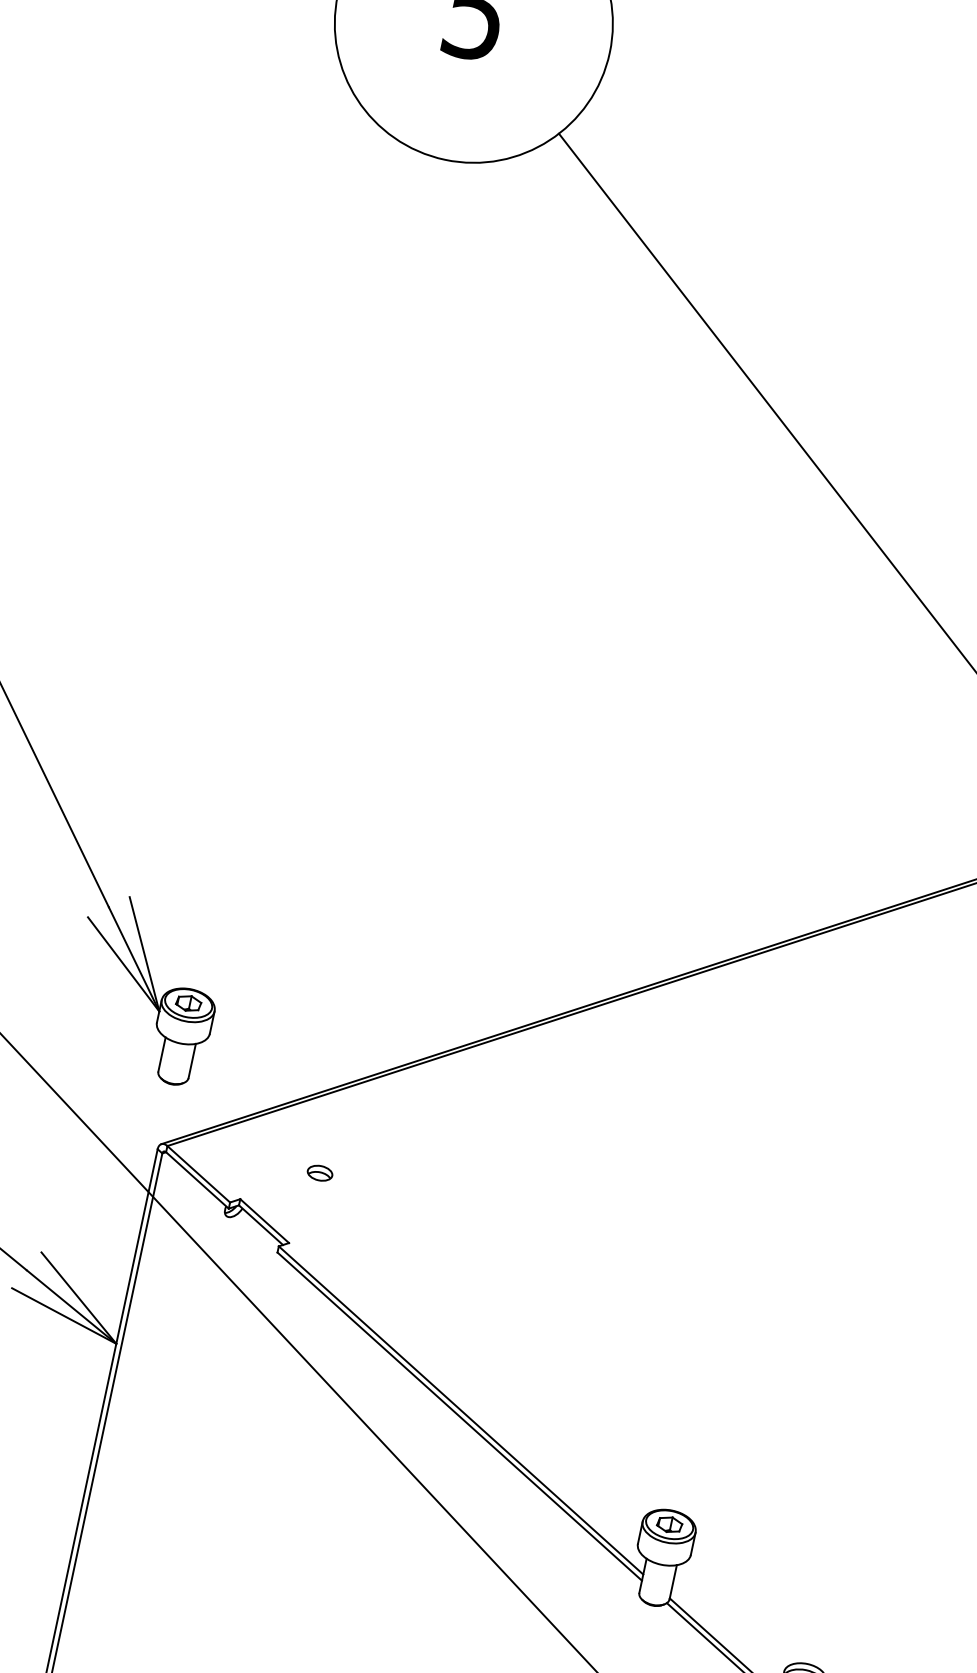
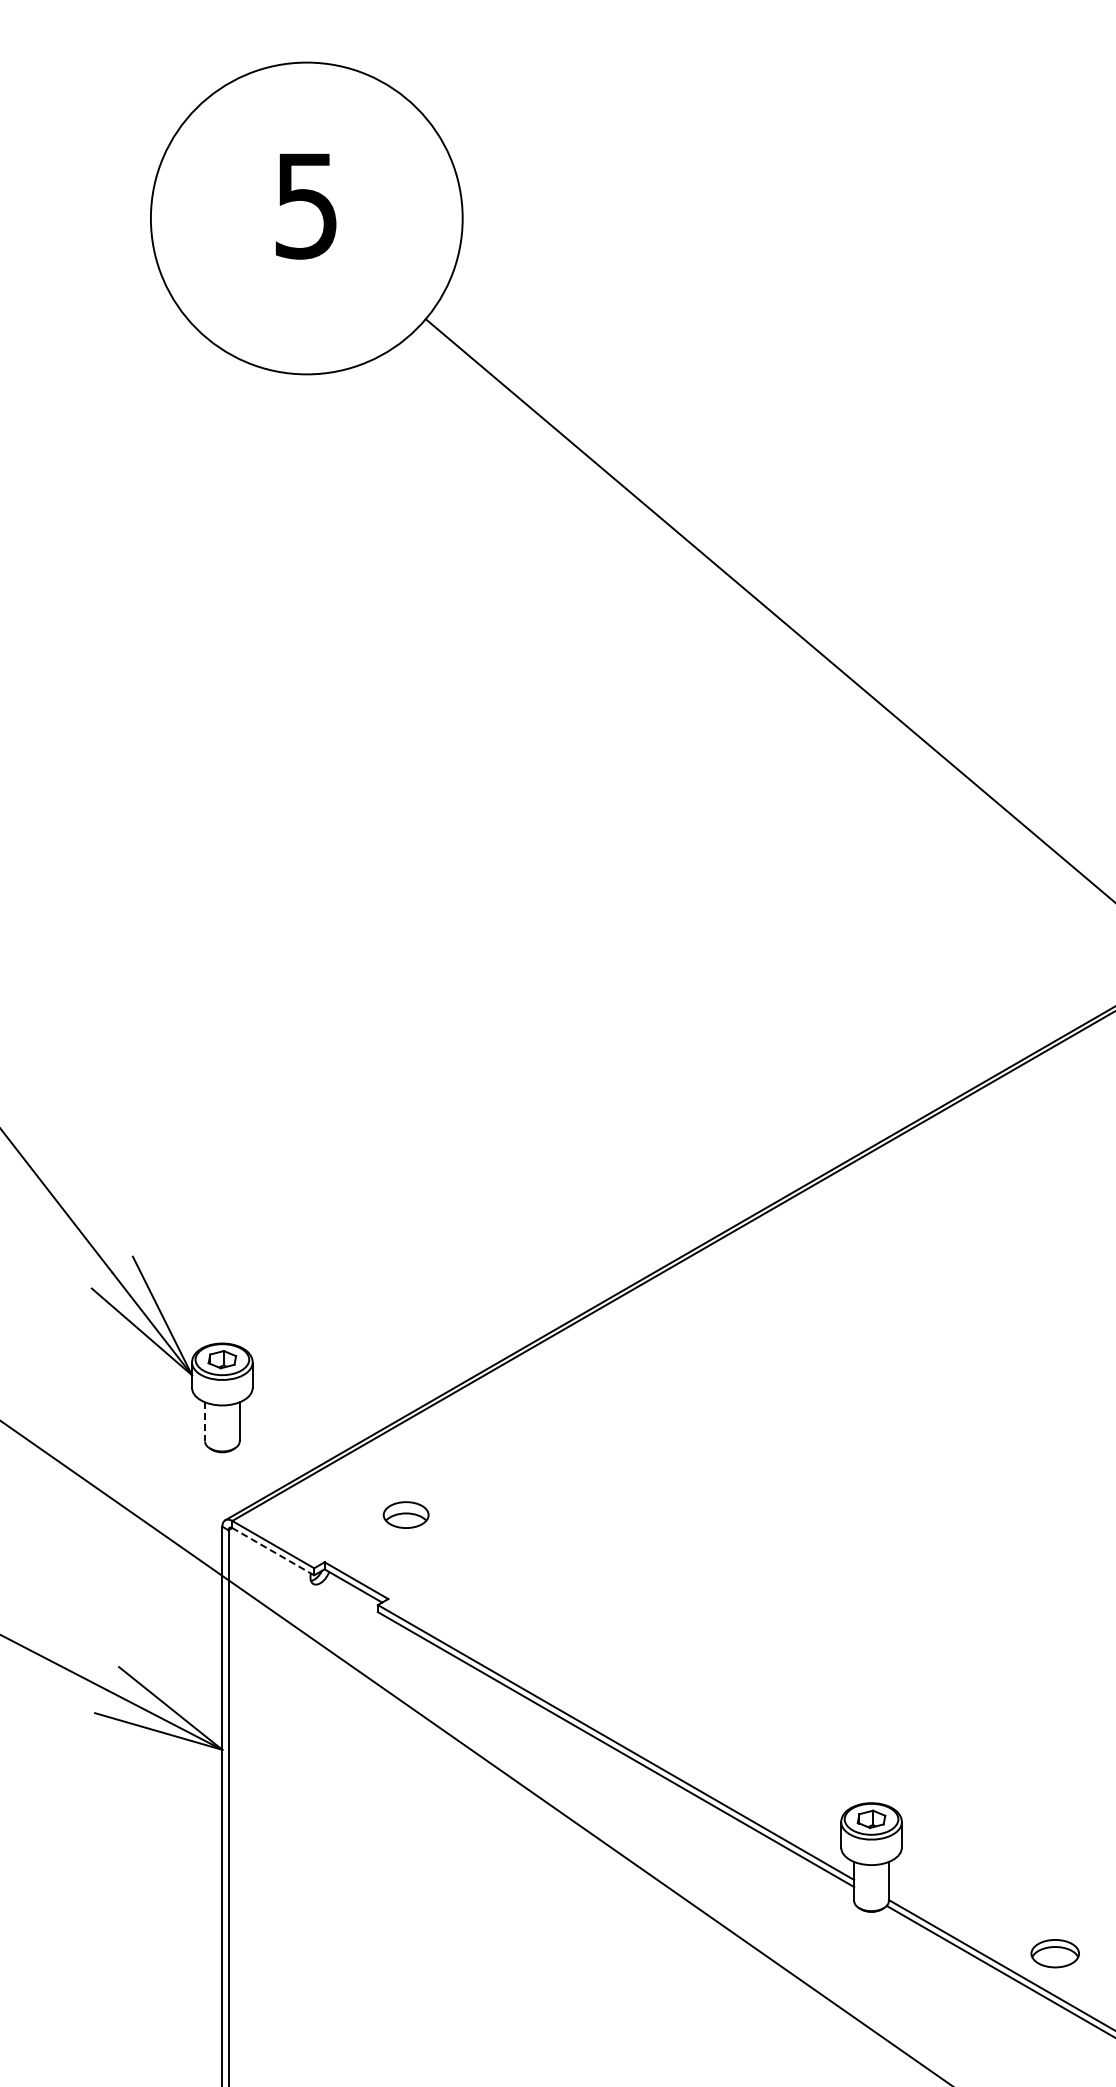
line: (162, 1054) -> (205, 1421), solid -> dashed
part: (319, 1173) -> (405, 1515), size x1.6
line: (196, 1180) -> (272, 1551), solid -> dashed

